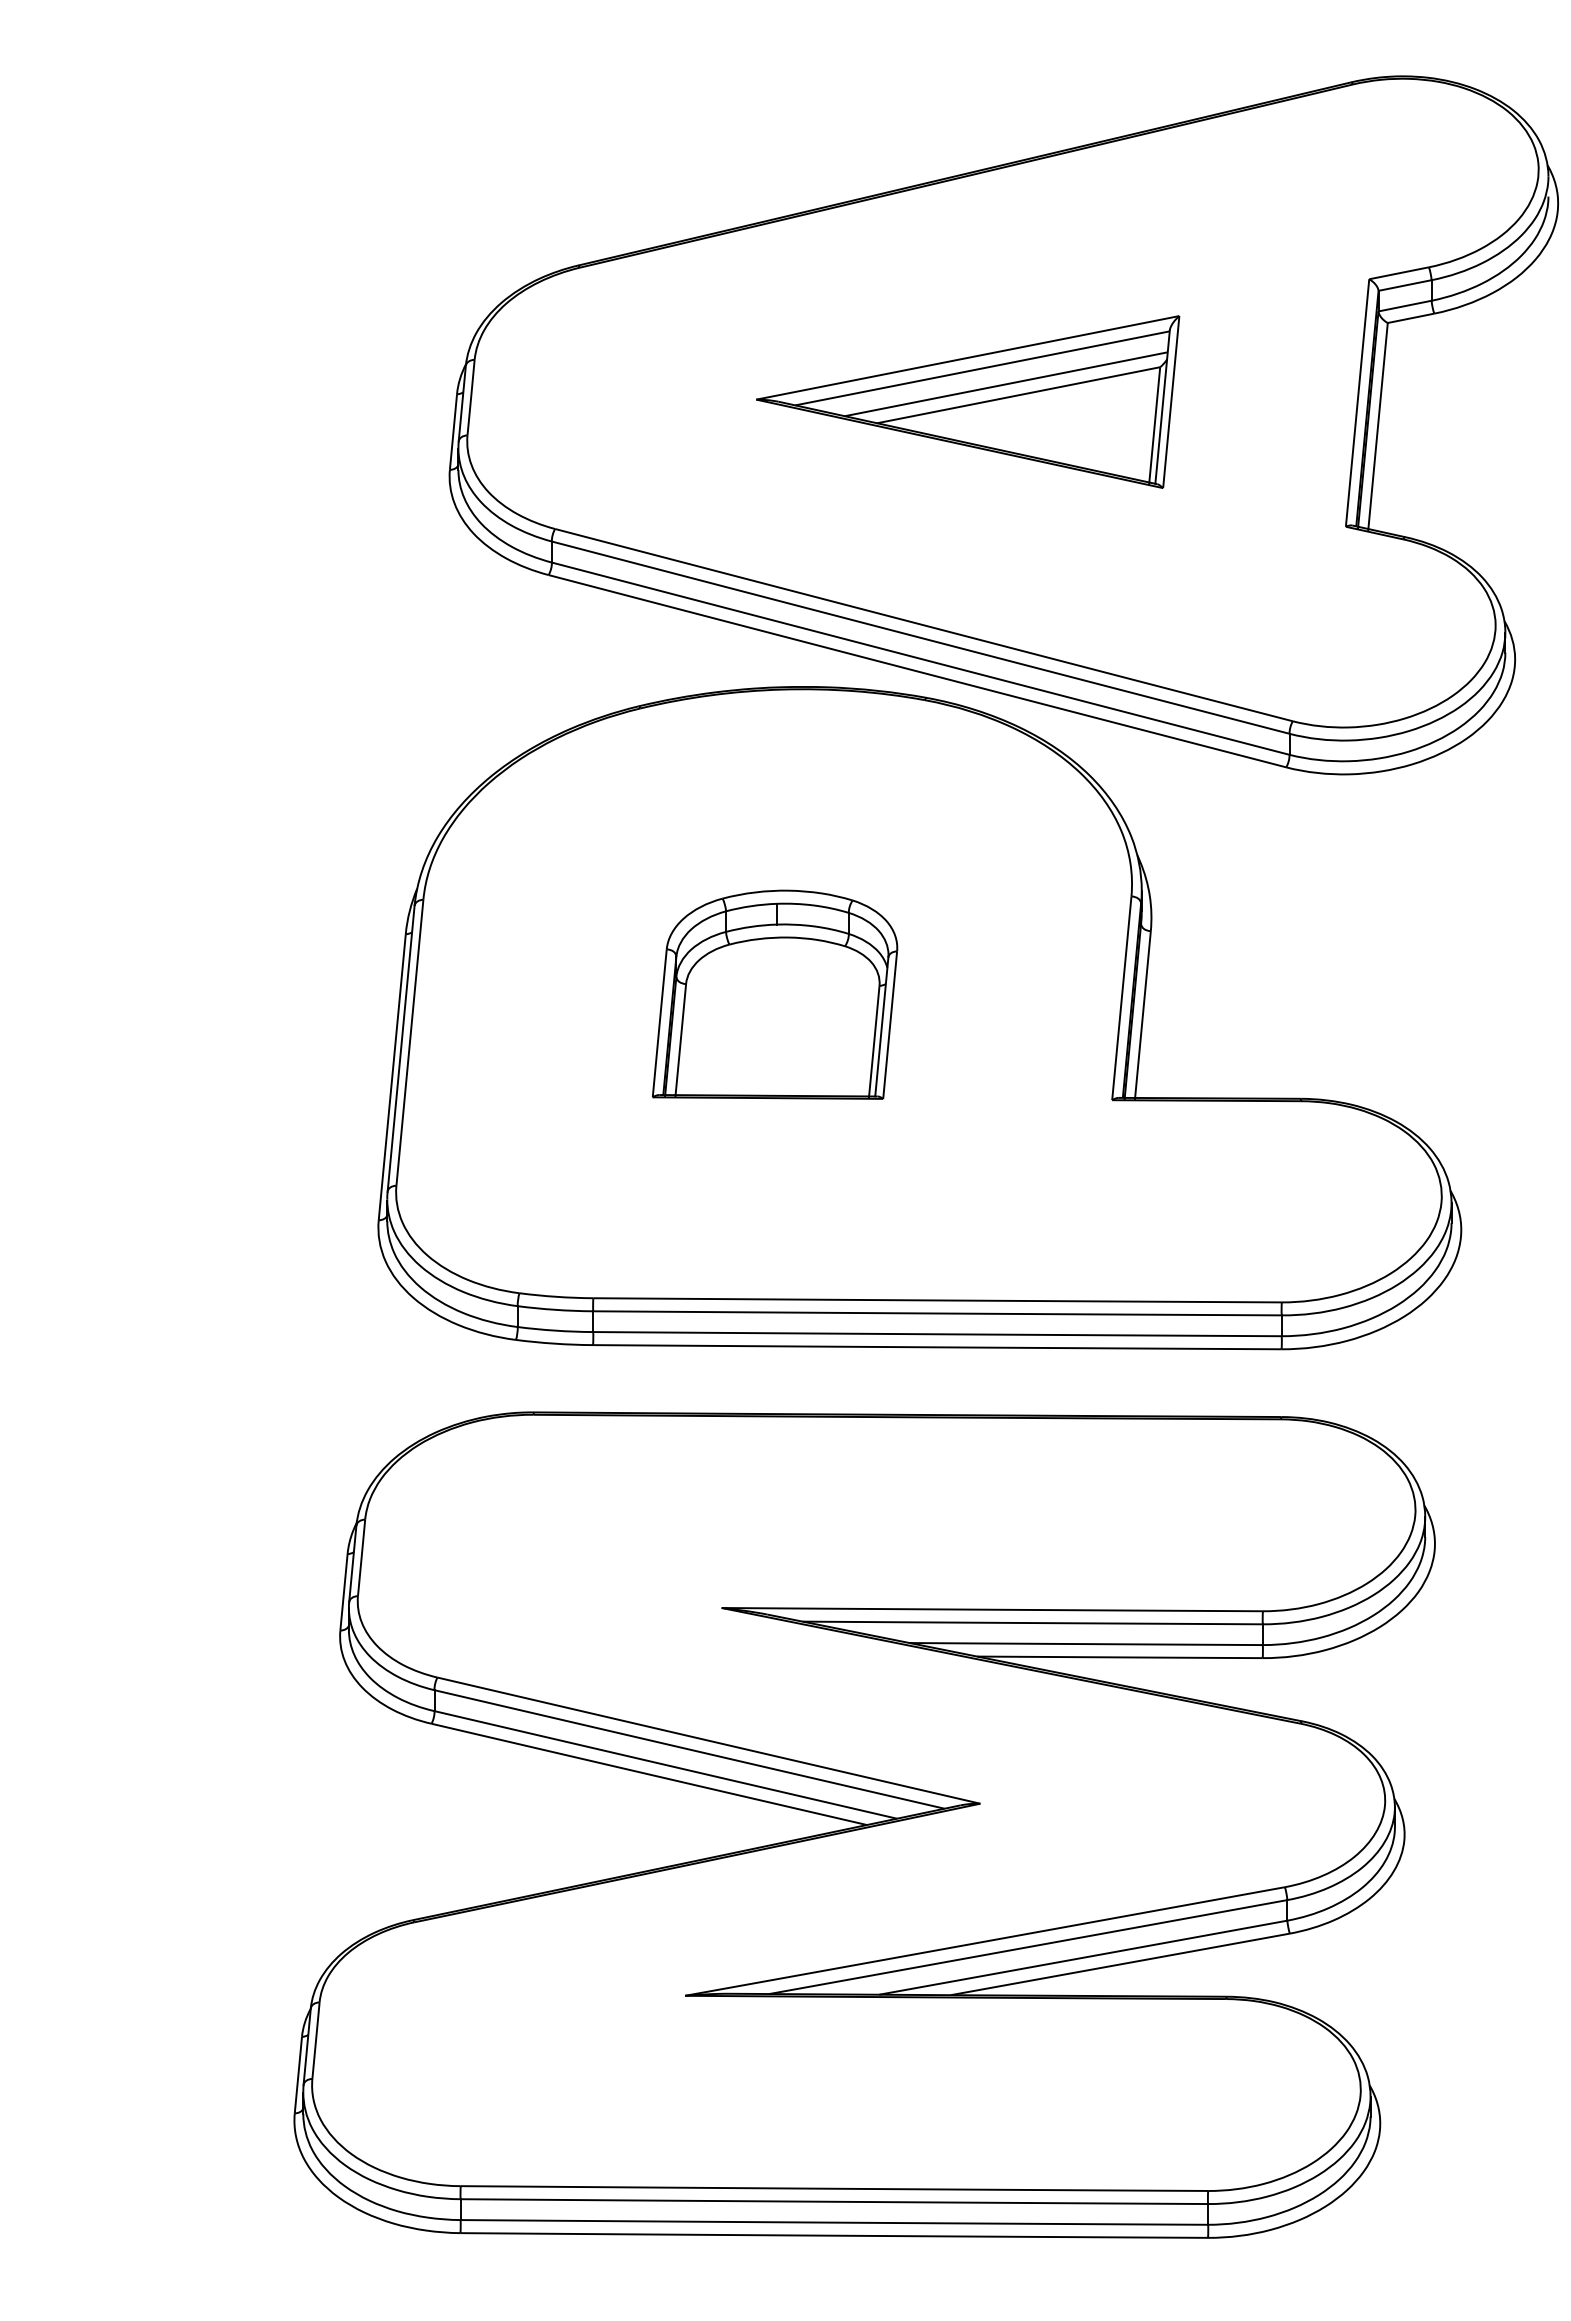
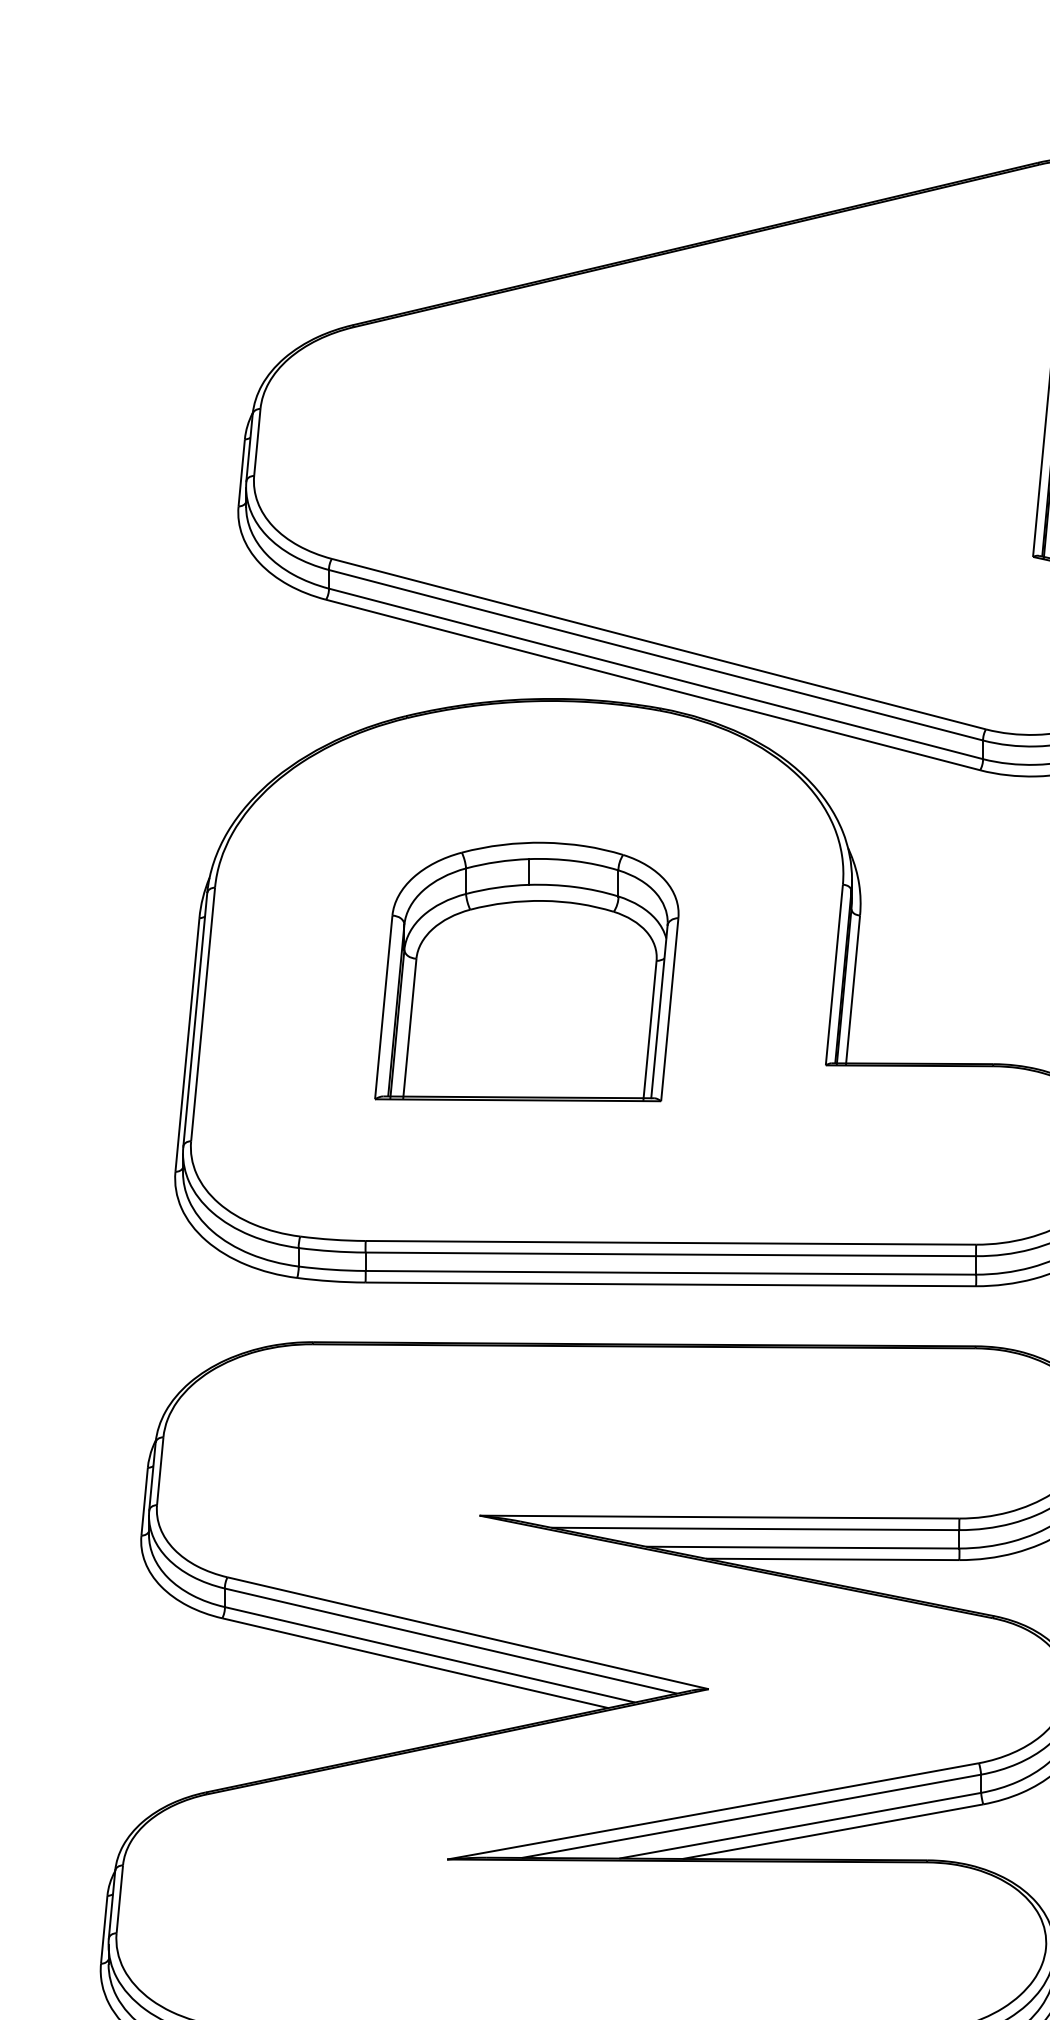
part: (968, 401) -> (698, 445), removed
part: (774, 994) -> (526, 971), size x1.4

